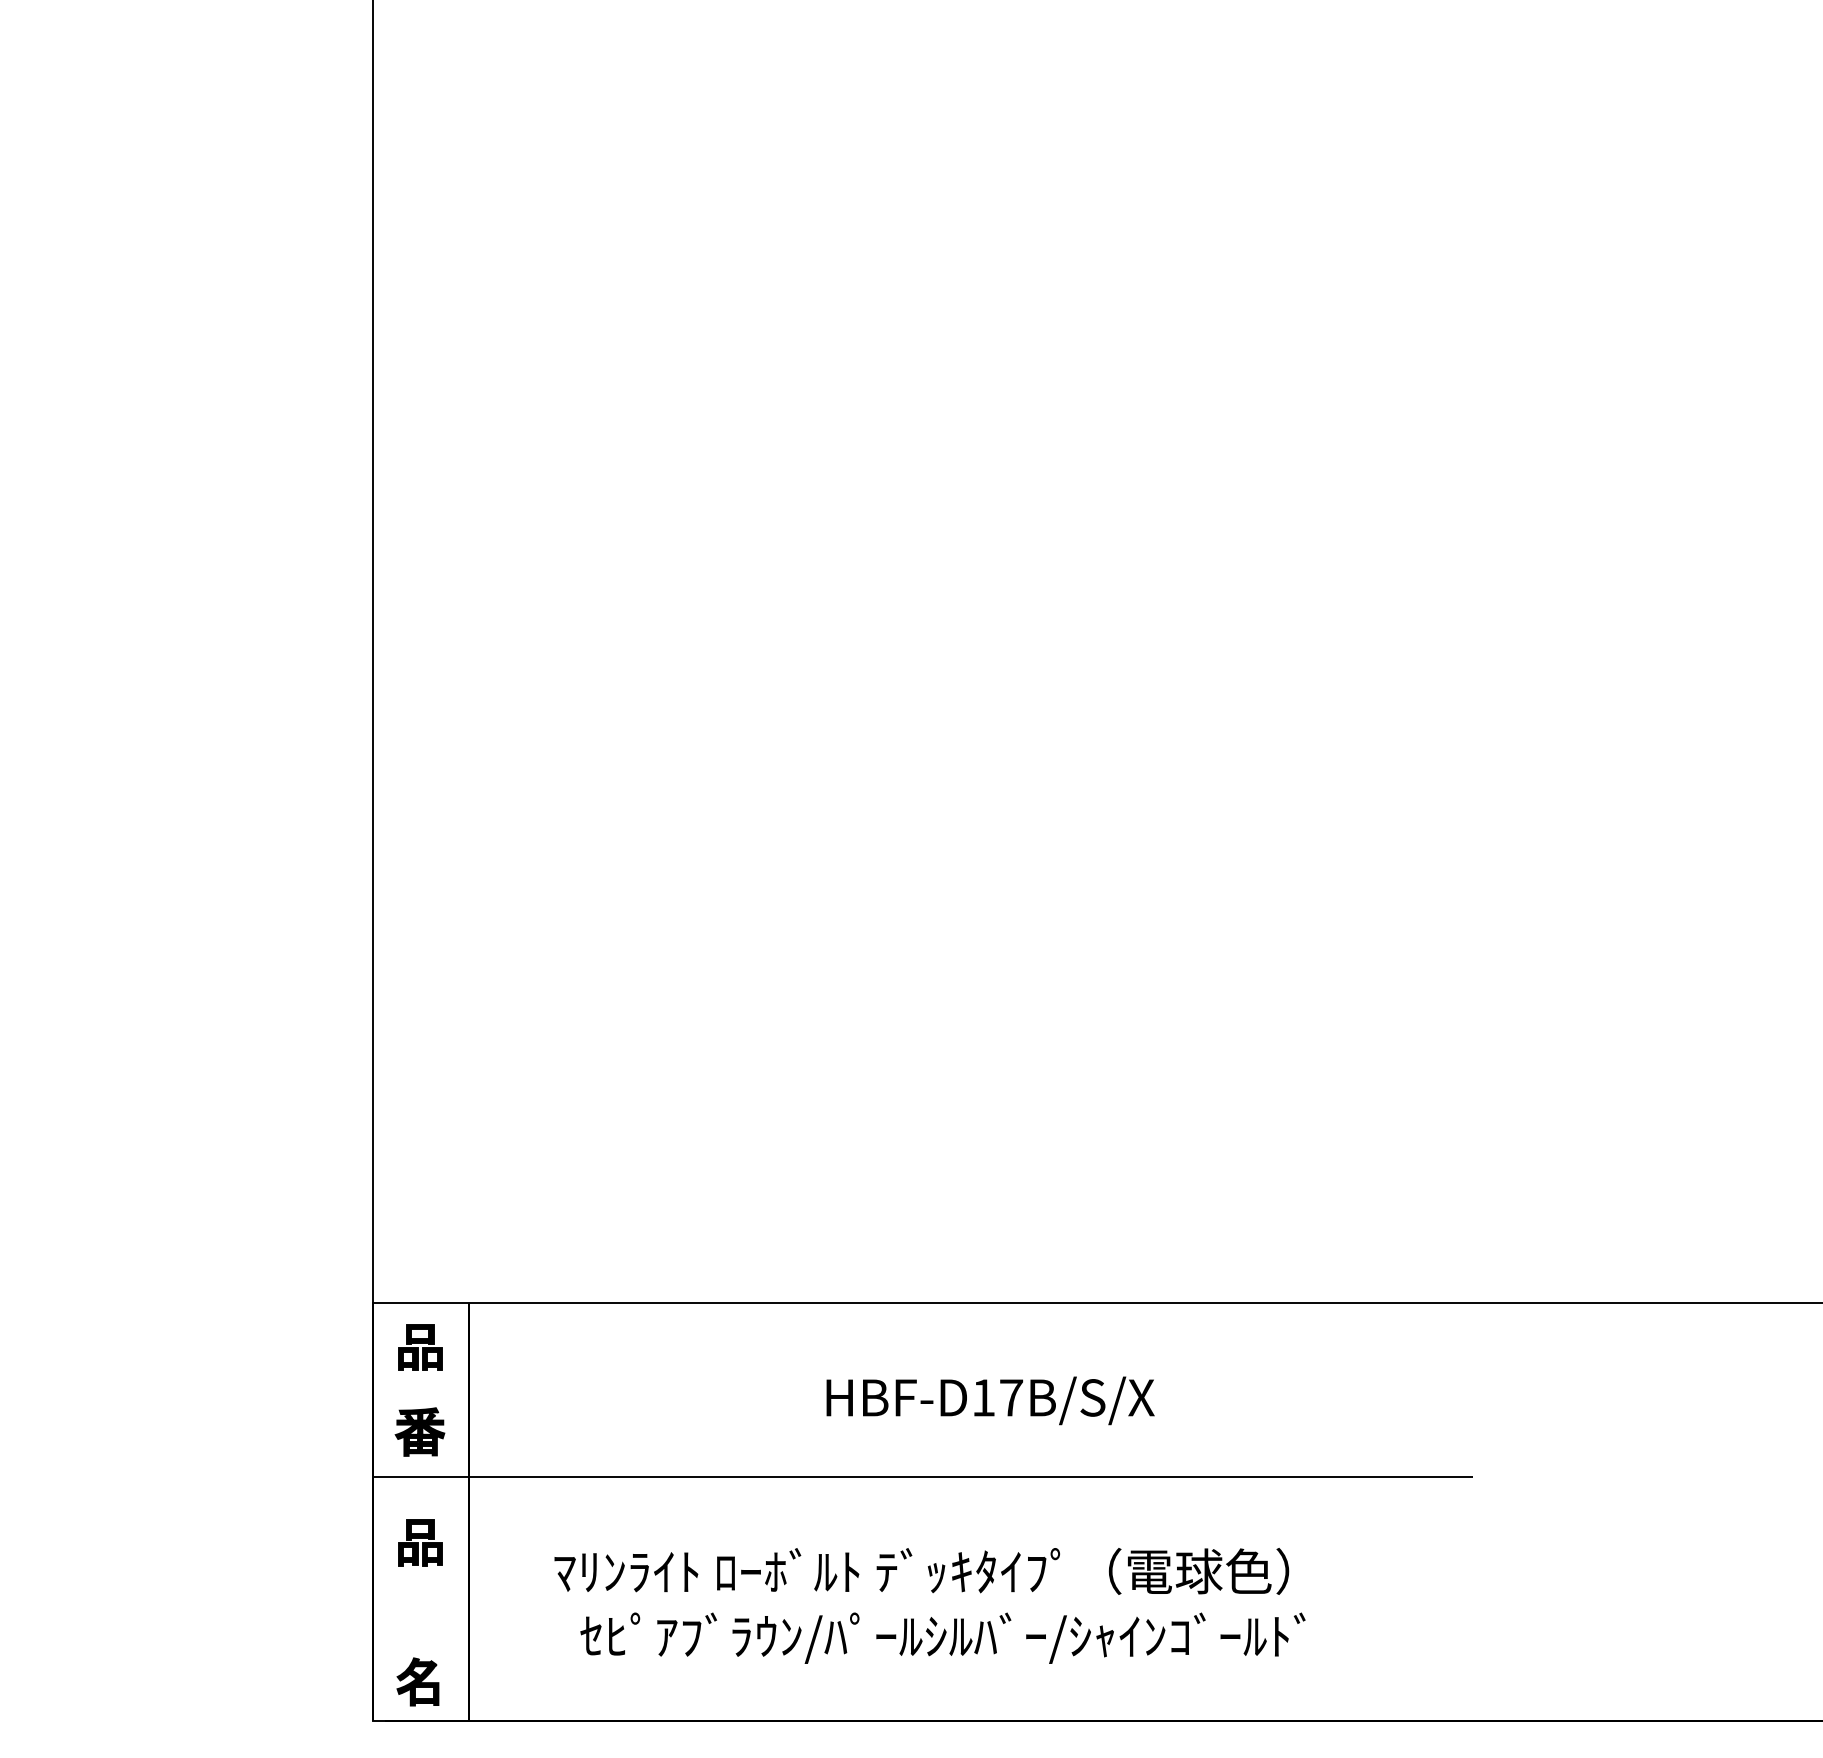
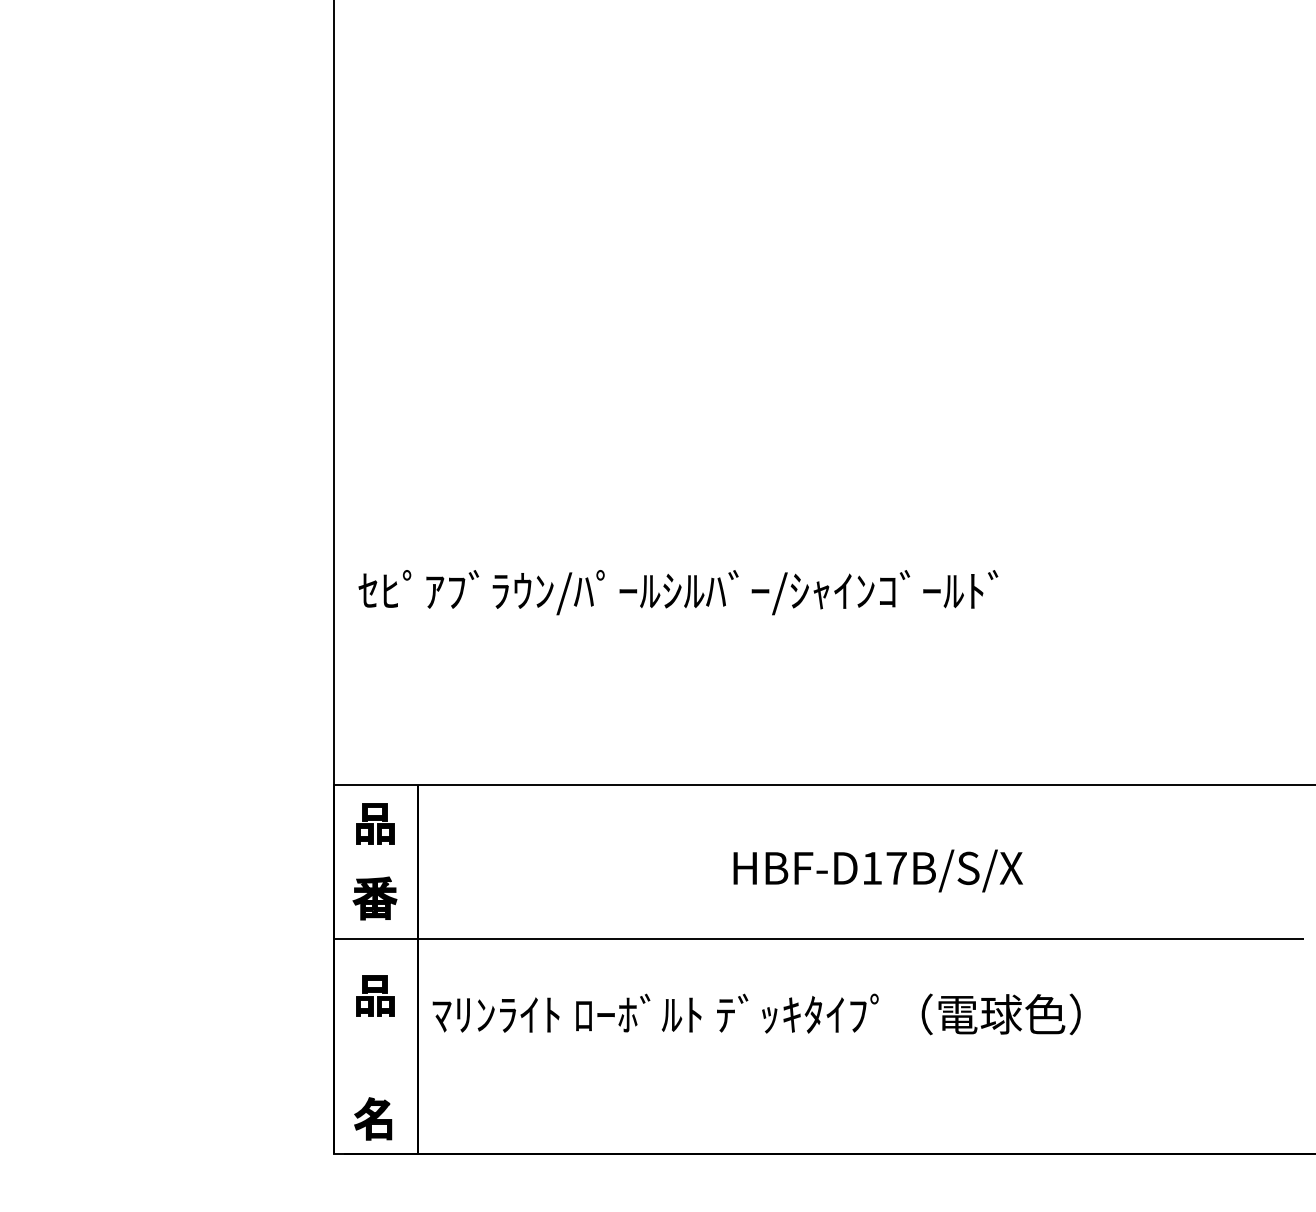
text: (921, 1571) -> (756, 1014), moved
text: (942, 1637) -> (677, 591), moved

